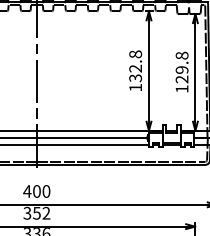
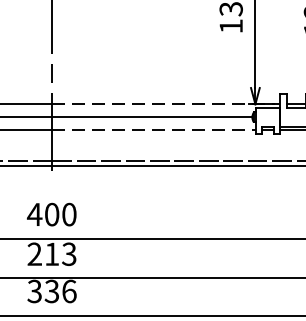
line: (99, 130) -> (165, 103), solid -> dashed
line: (93, 145) -> (154, 131), solid -> dashed
text: (36, 213) -> (51, 254), 352 -> 213

